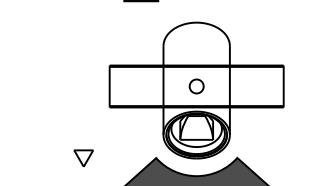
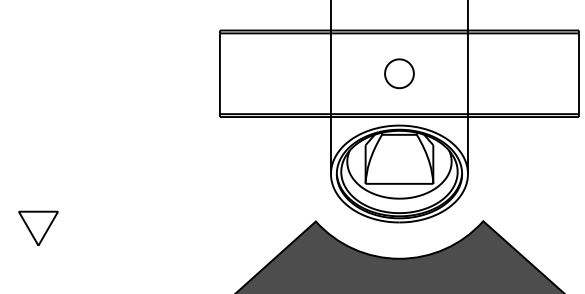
part: (83, 157) -> (37, 226), moved

